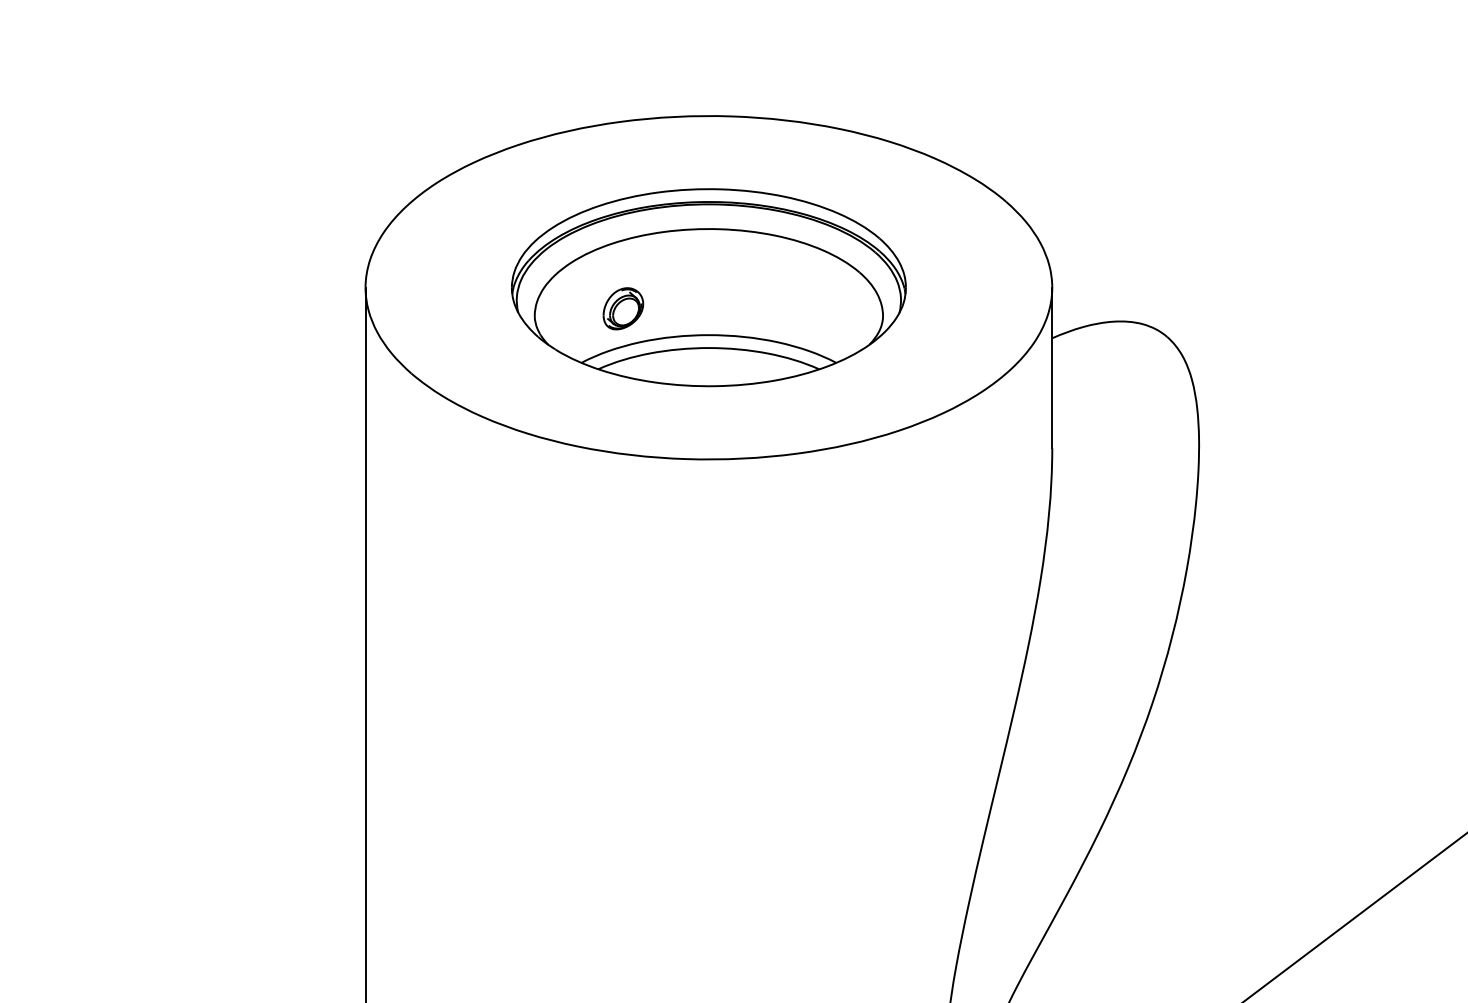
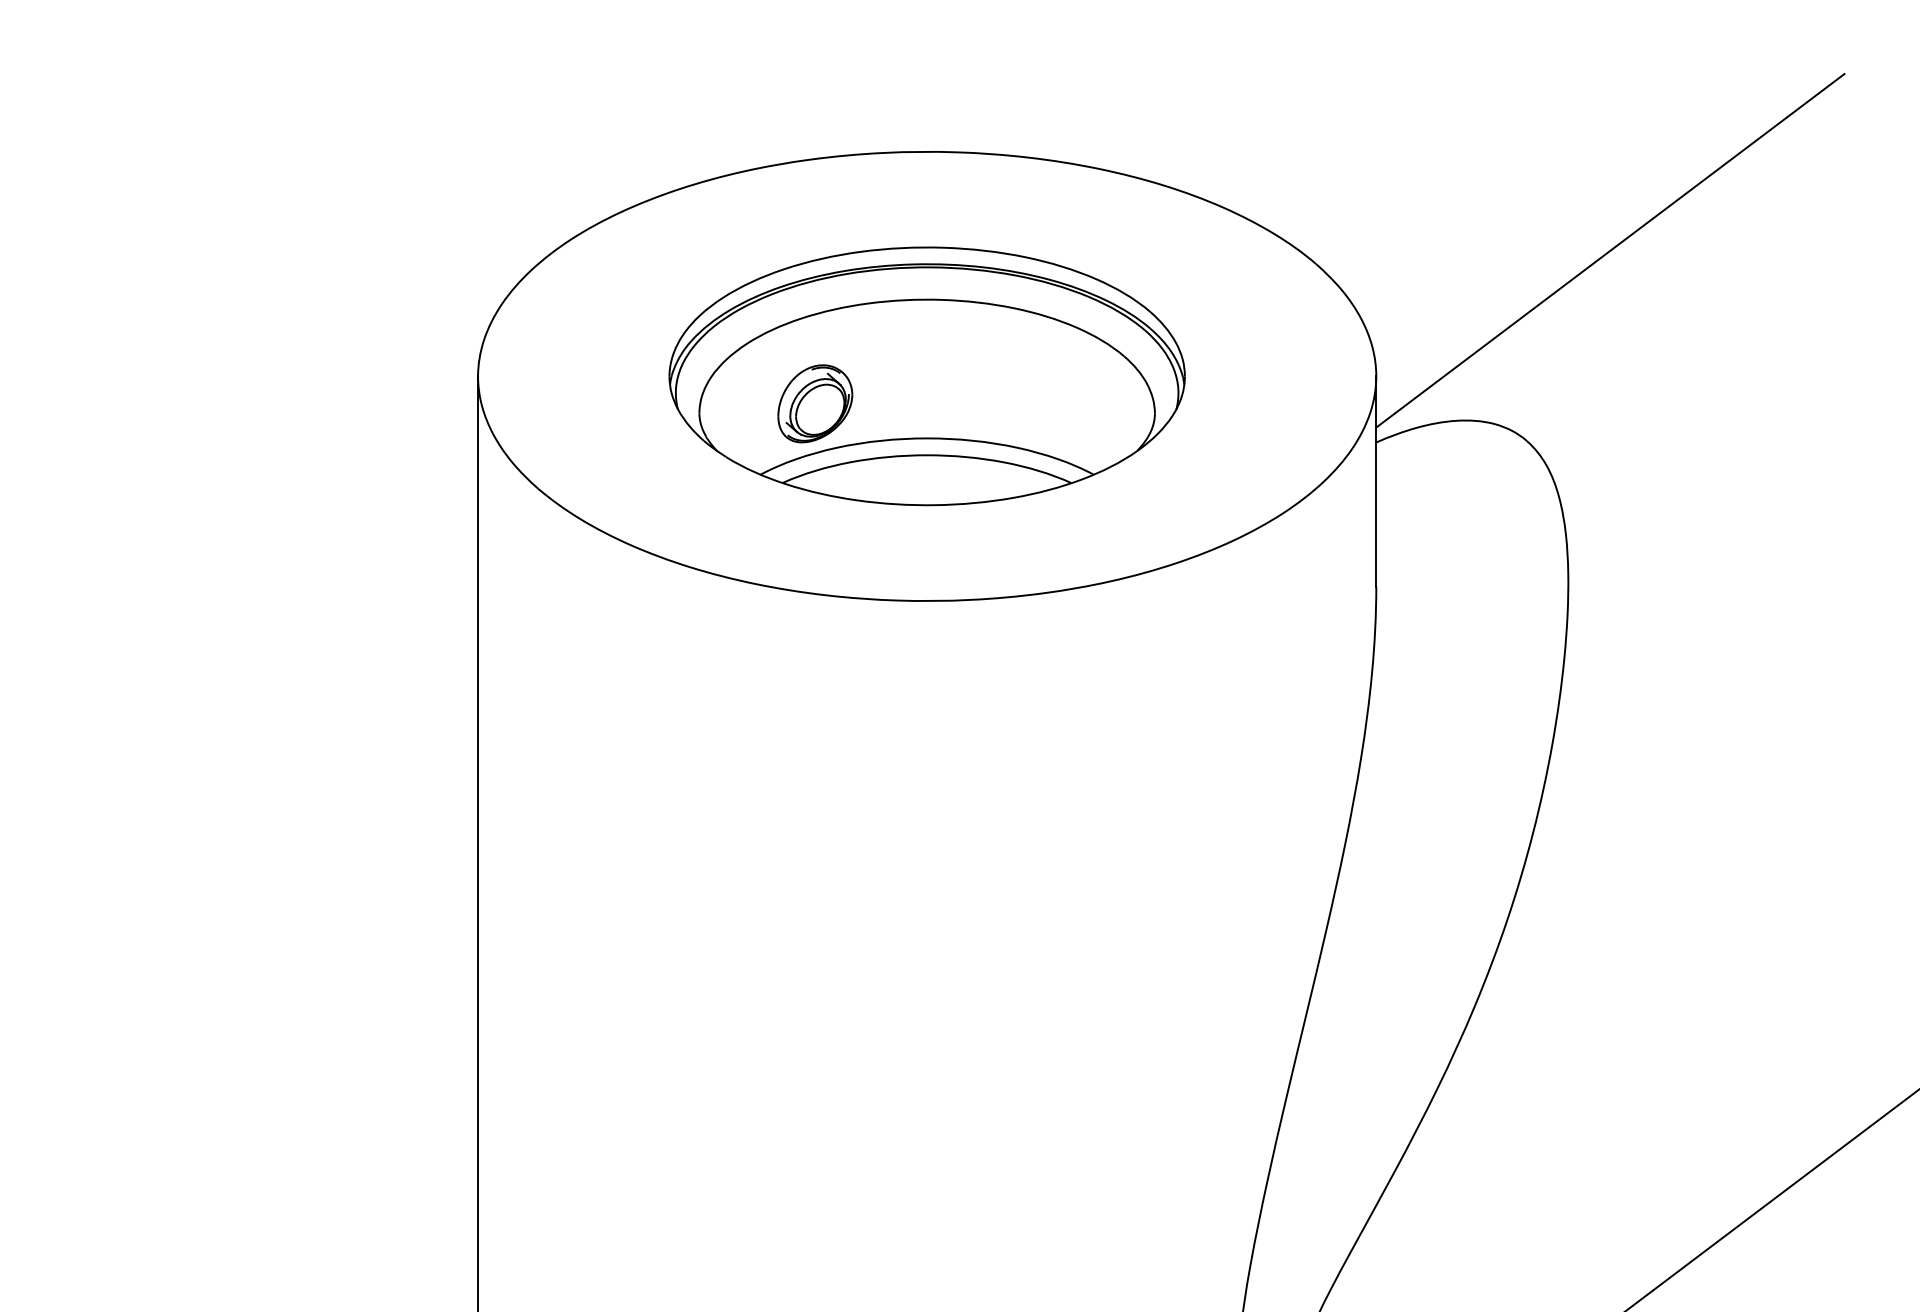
line: (1231, 191) -> (1610, 250), added
part: (623, 308) -> (815, 403), size x1.43

